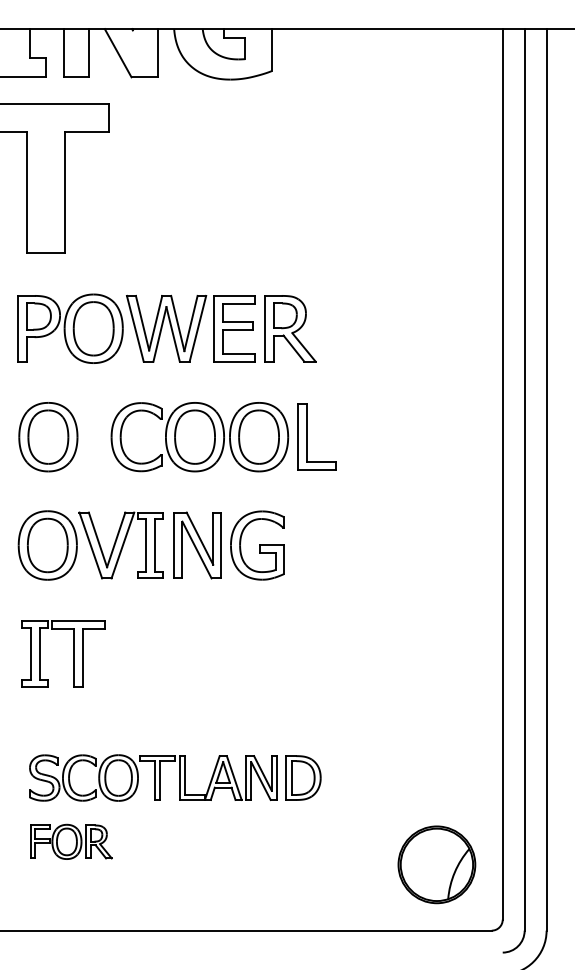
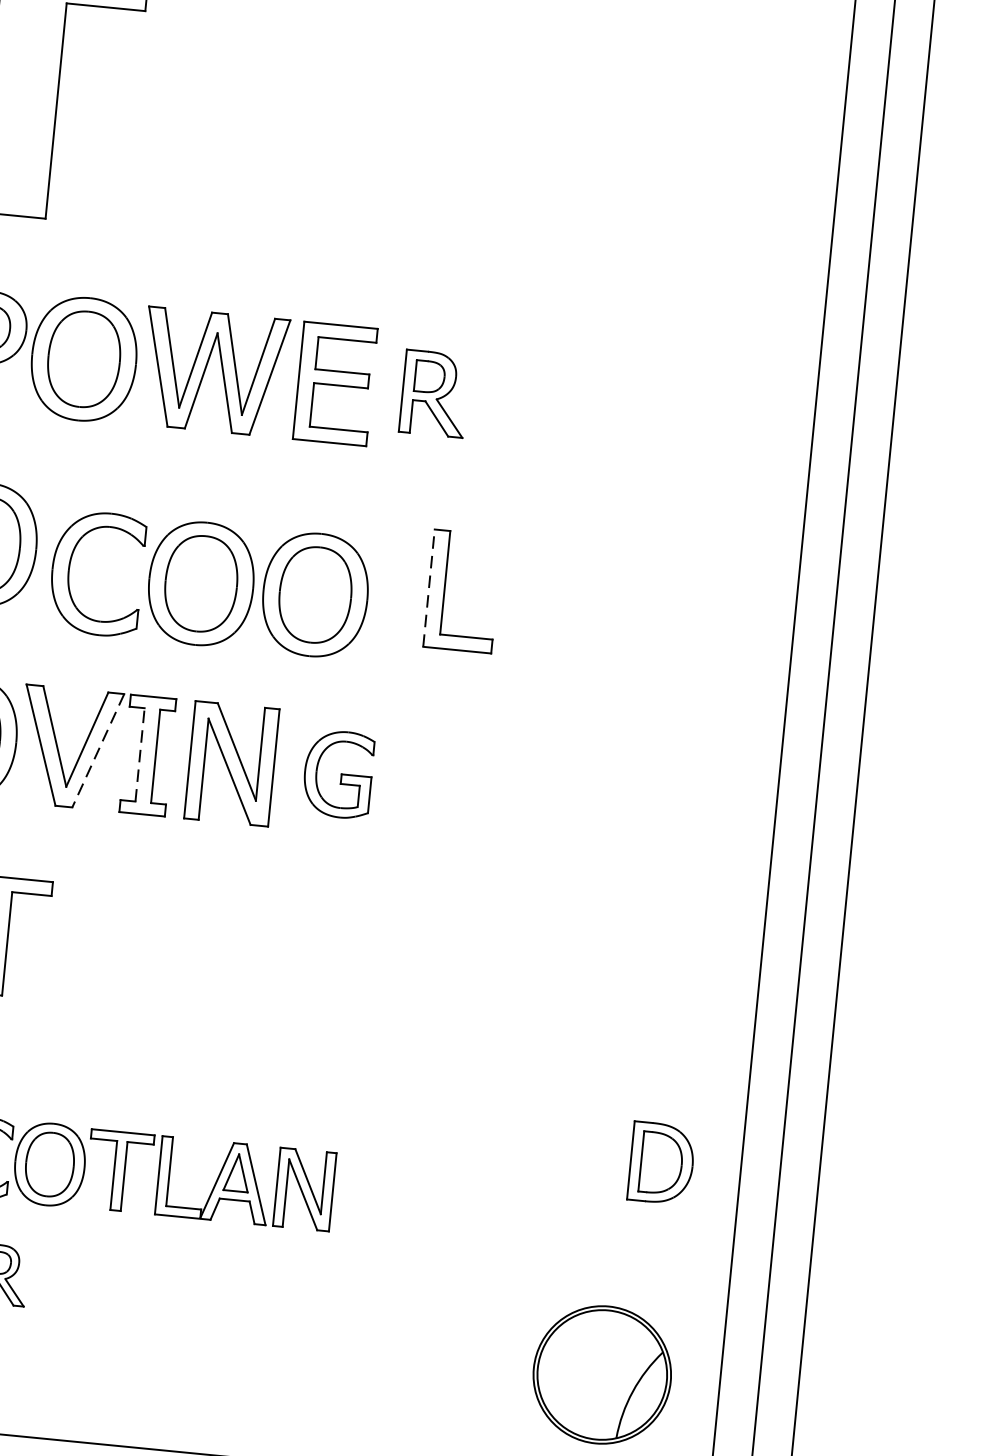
part: (290, 328) -> (435, 393), size x0.7
part: (199, 437) -> (209, 585), moved
line: (297, 437) -> (428, 588), solid -> dashed
line: (122, 545) -> (97, 750), solid -> dashed
line: (146, 545) -> (140, 754), solid -> dashed
part: (257, 545) -> (338, 774), size x0.7
part: (303, 777) -> (661, 1162), moved

